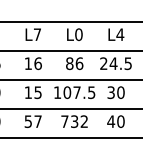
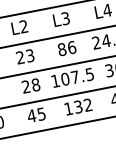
text: (36, 34) -> (22, 26), L7 -> L2
text: (78, 34) -> (65, 18), L0 -> L3
text: (32, 63) -> (24, 56), 16 -> 23
text: (32, 92) -> (30, 85), 15 -> 28
text: (32, 121) -> (35, 115), 57 -> 45
text: (64, 121) -> (68, 108), 732 -> 132

